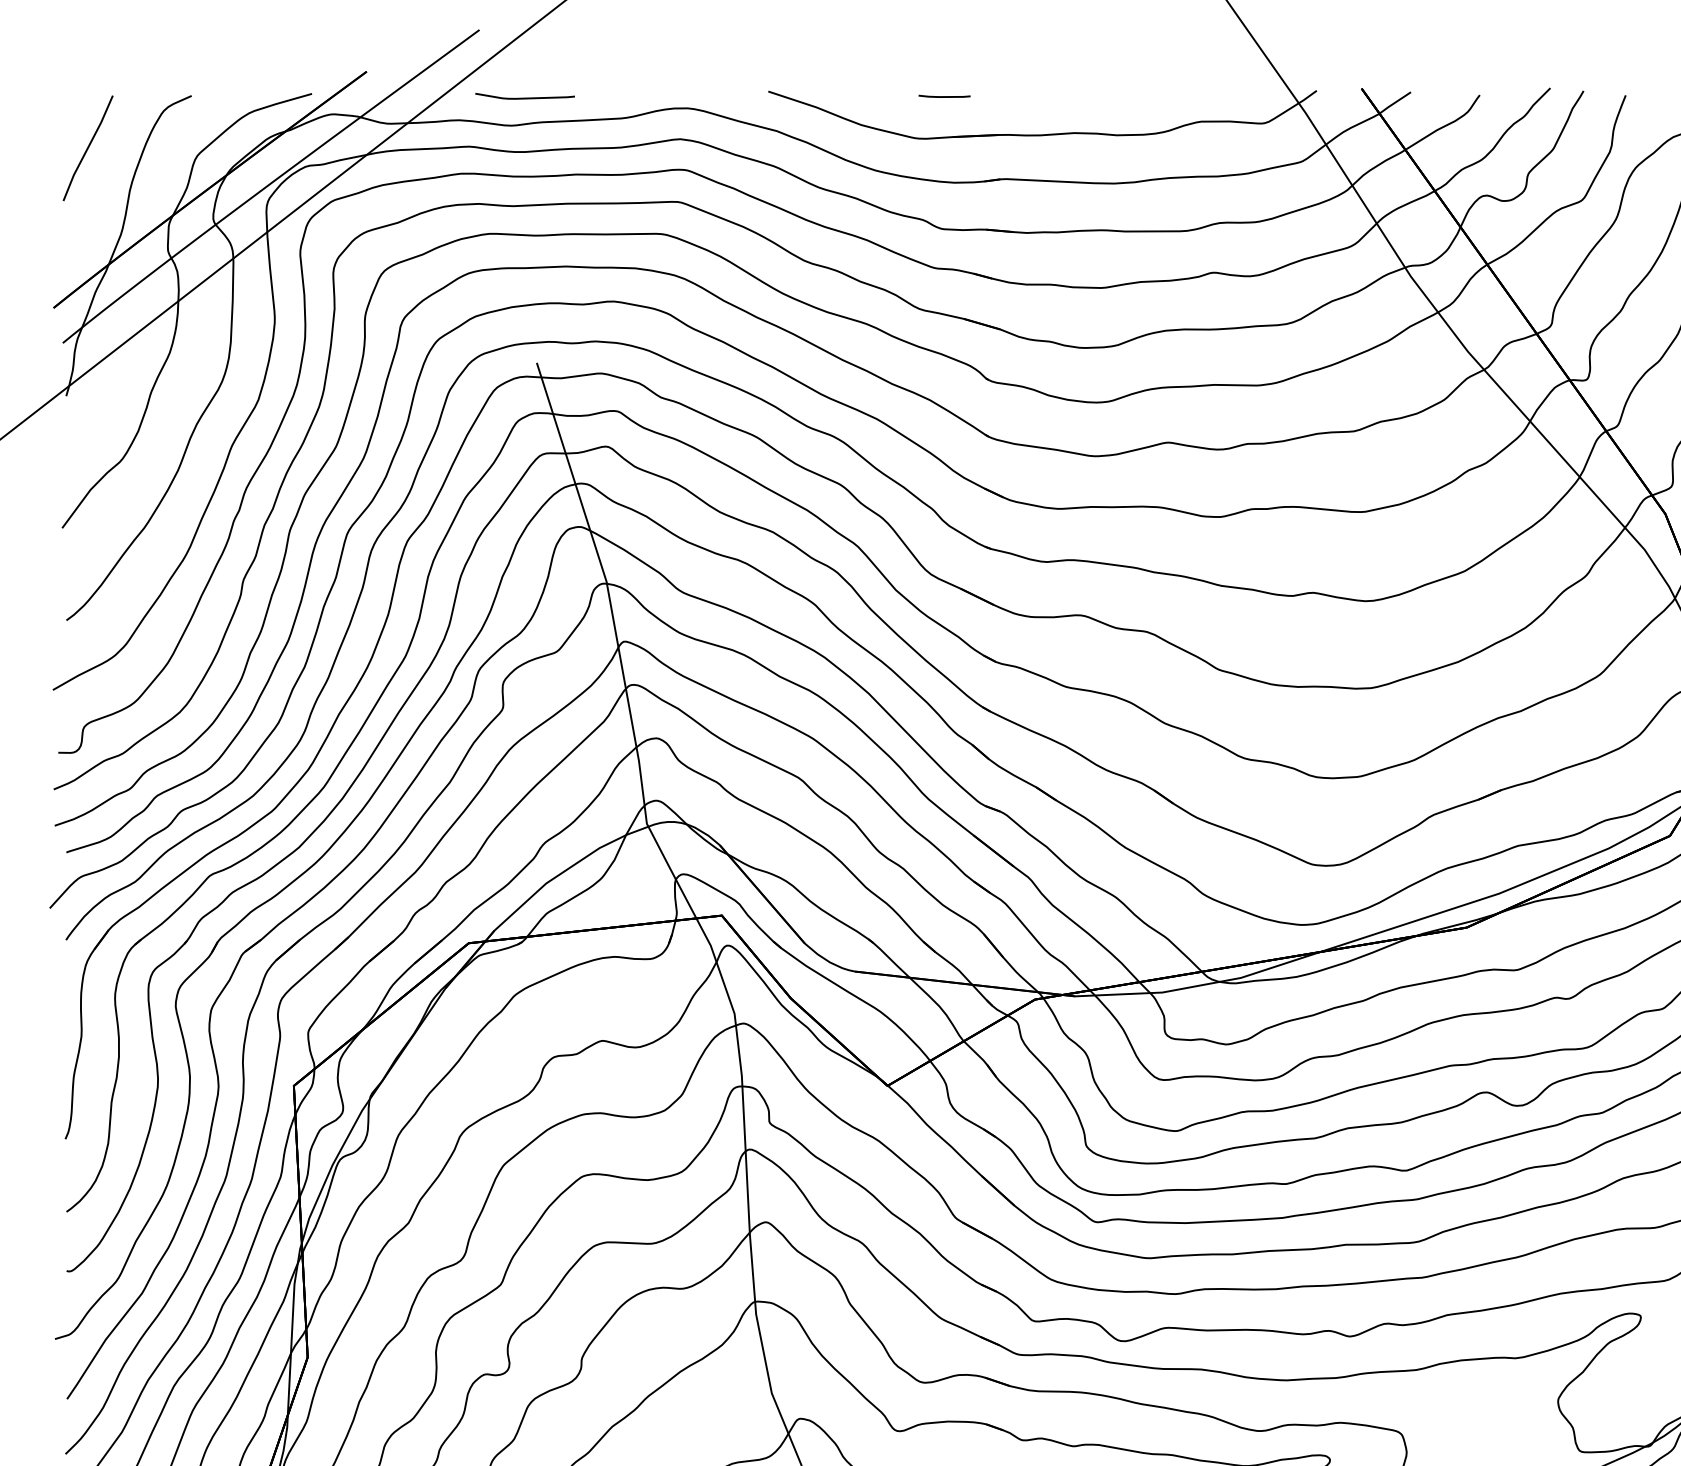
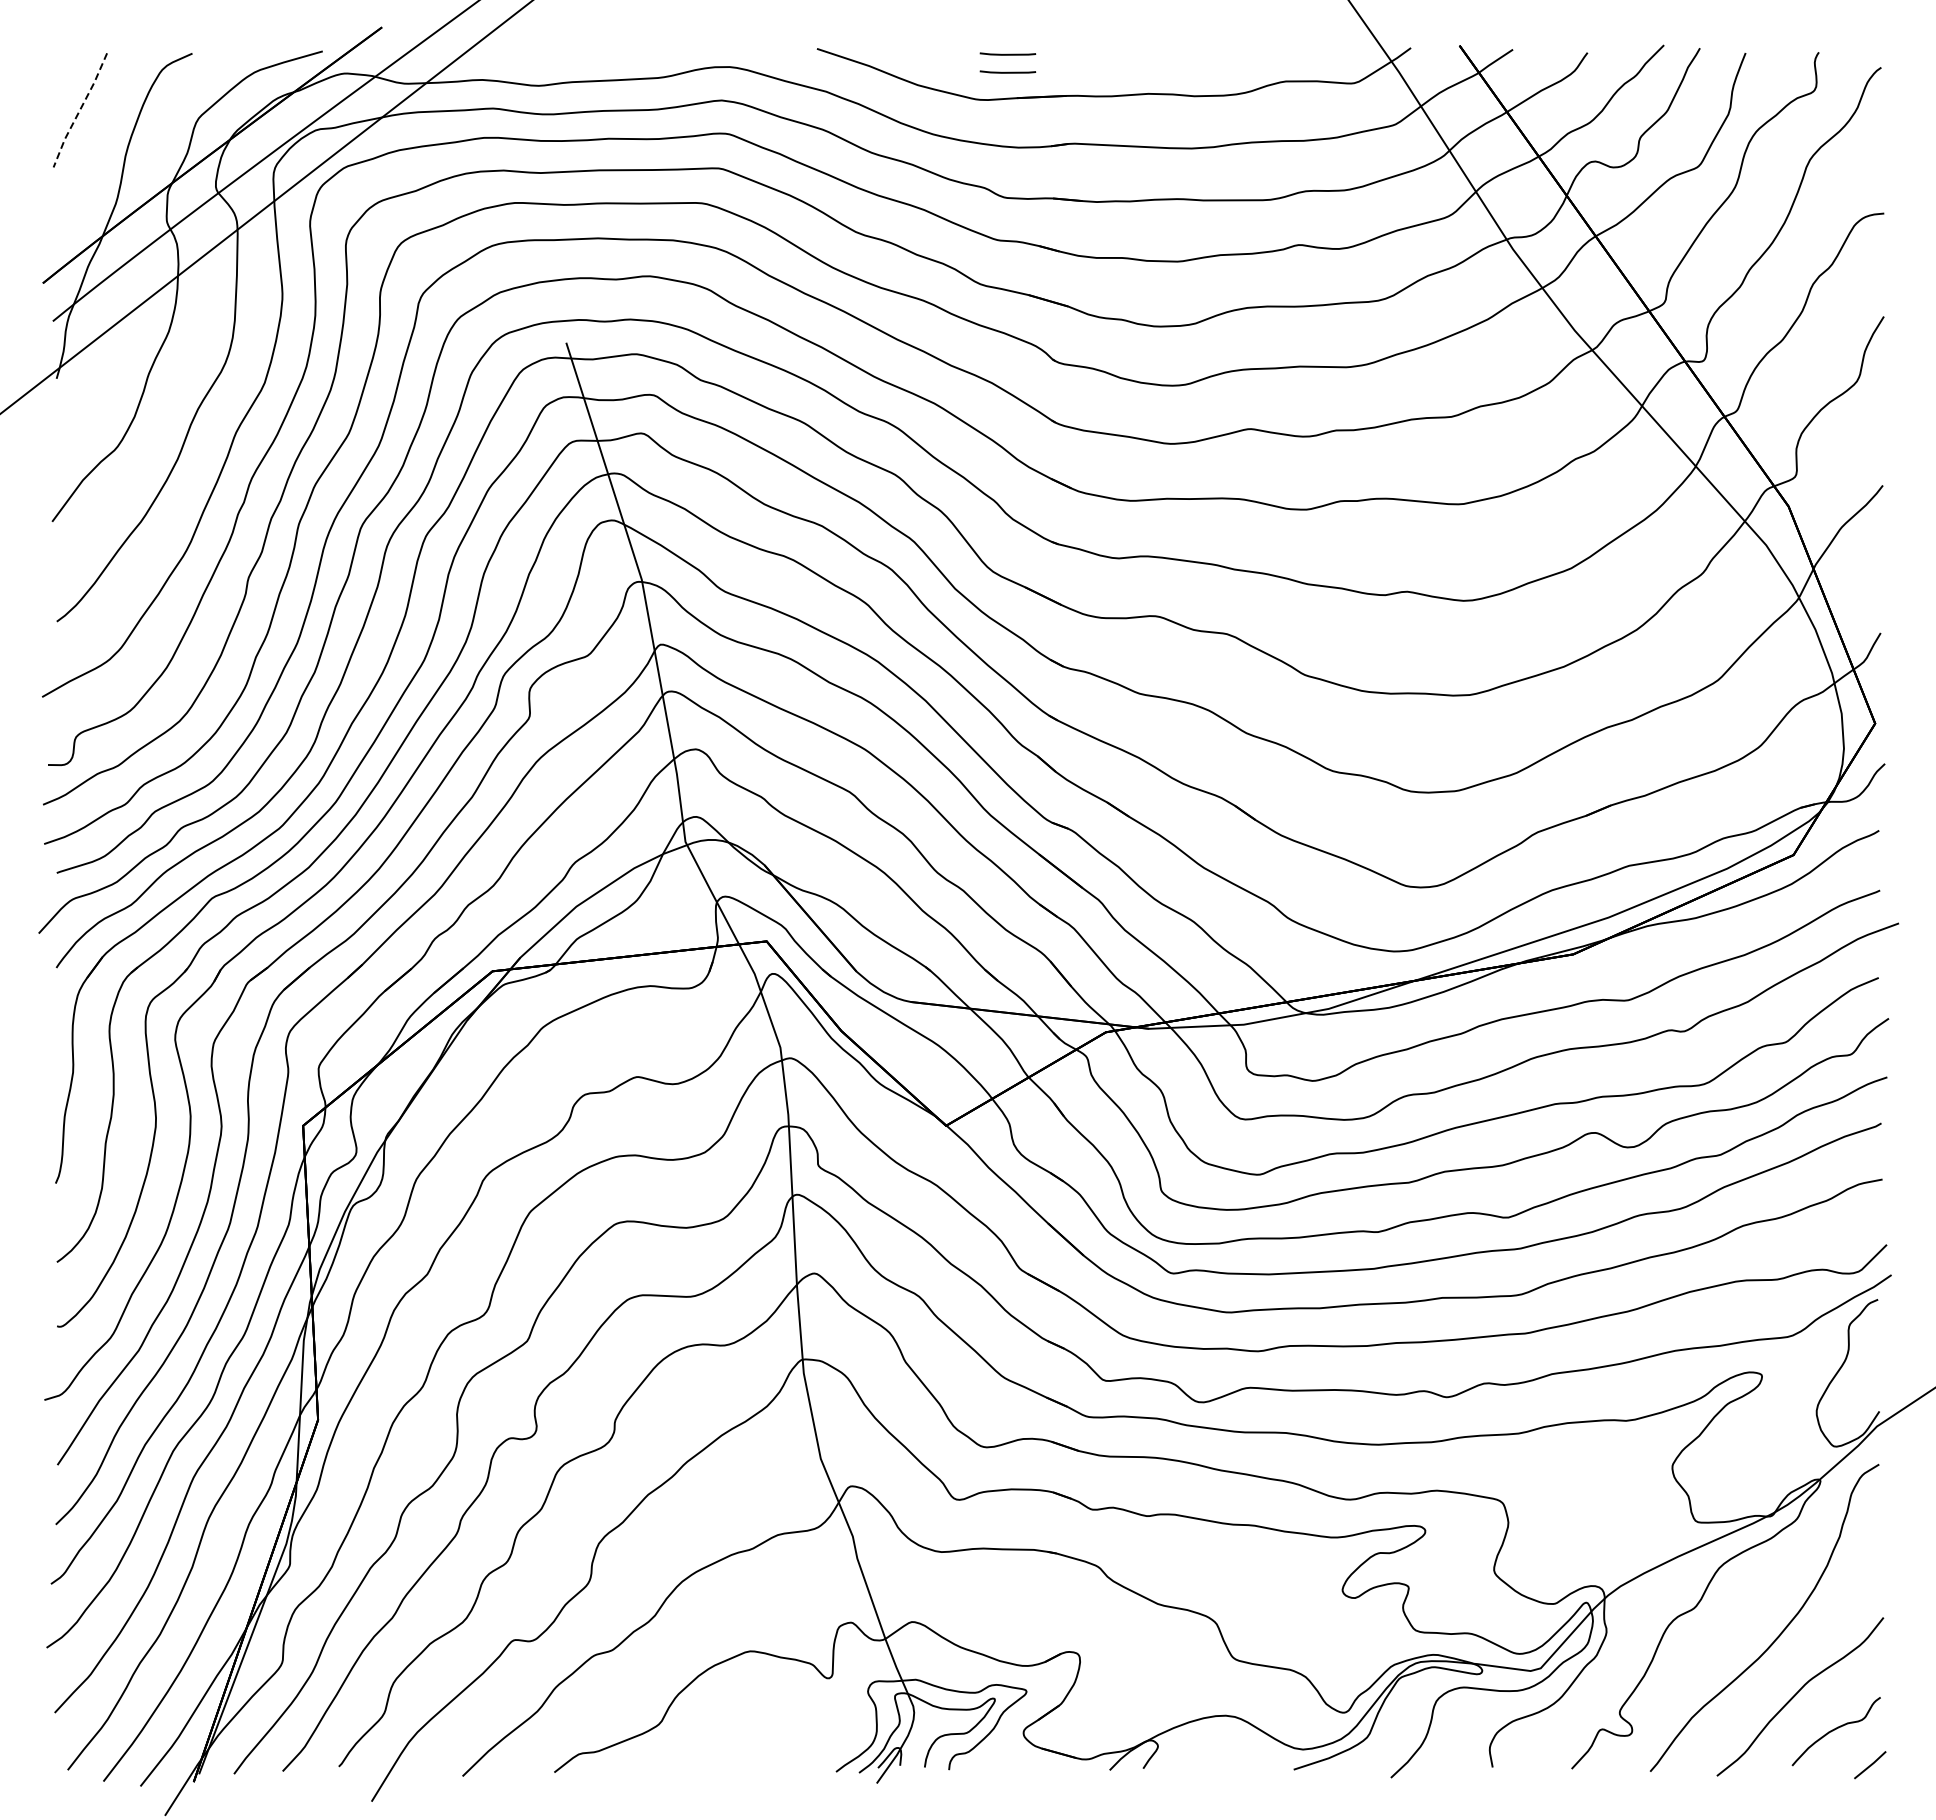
curve: (525, 97) -> (553, 55), removed
line: (944, 112) -> (1007, 71), added
line: (87, 148) -> (79, 110), solid -> dashed

